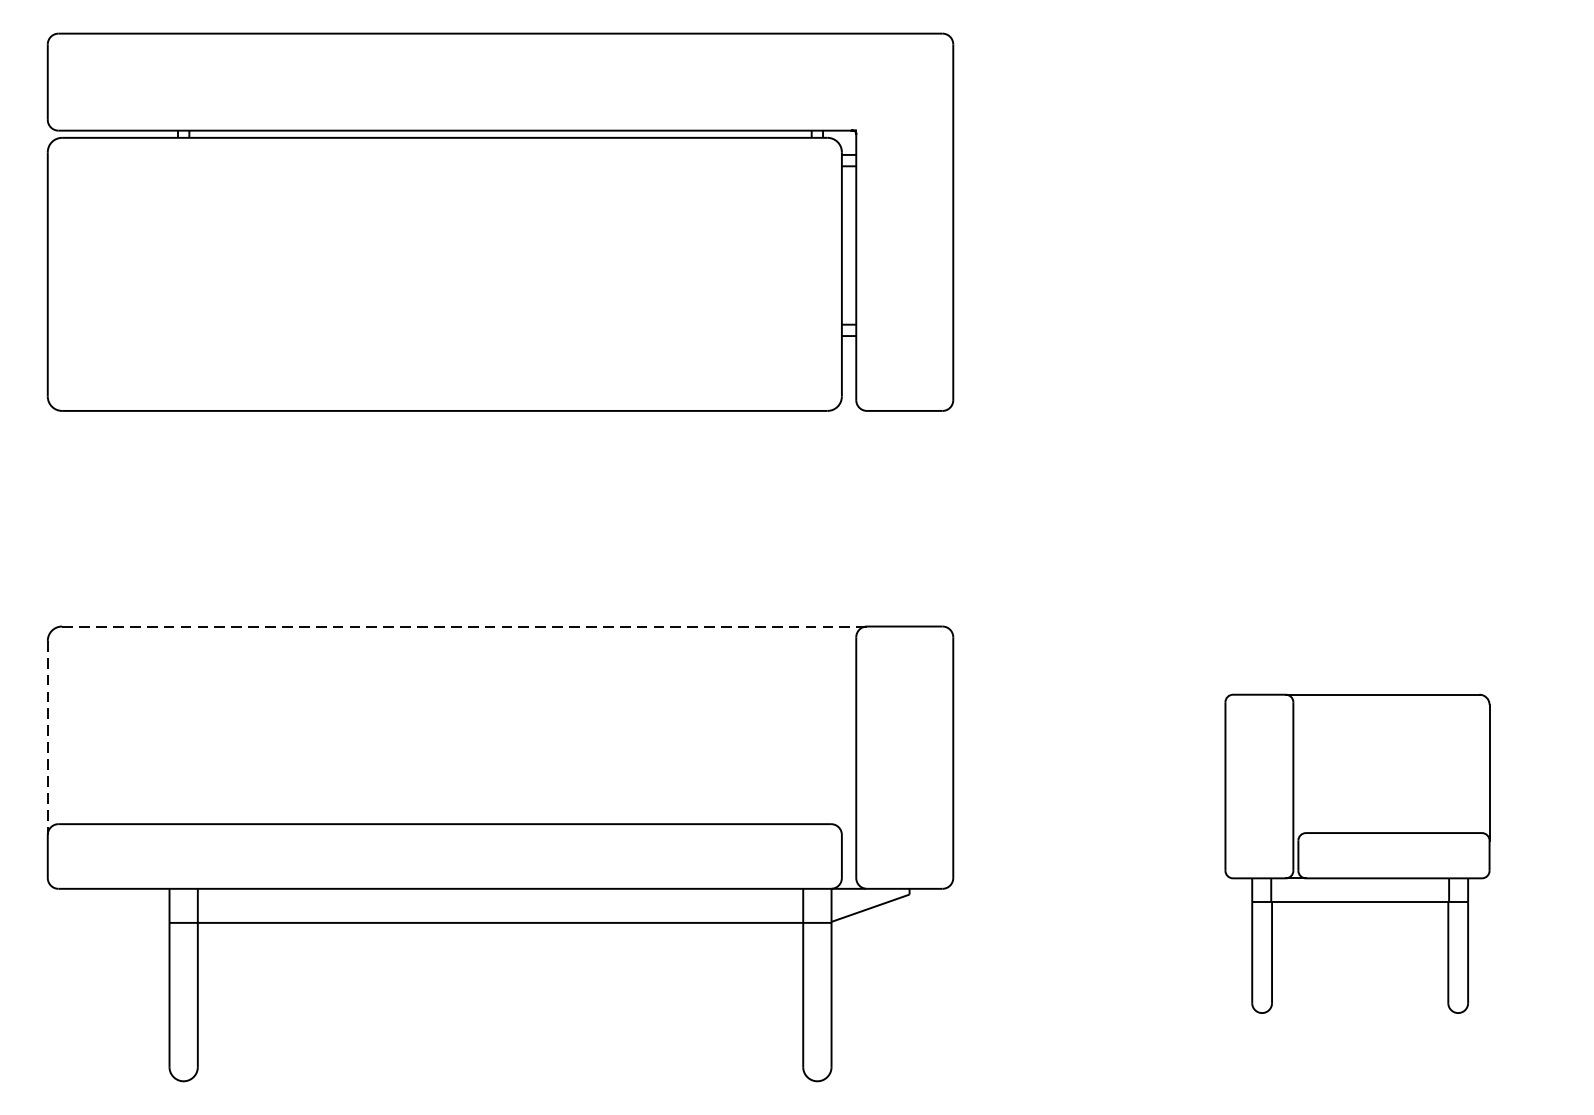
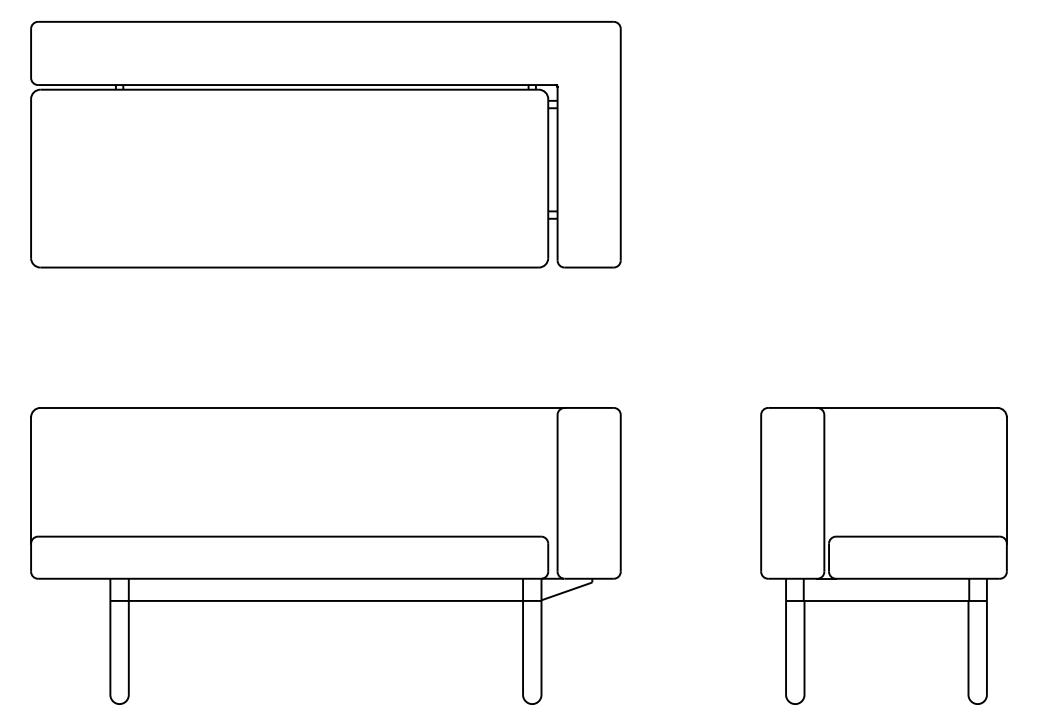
line: (464, 625) -> (302, 407), dashed -> solid
line: (48, 737) -> (31, 480), dashed -> solid
part: (1356, 853) -> (883, 555), size x1.43

